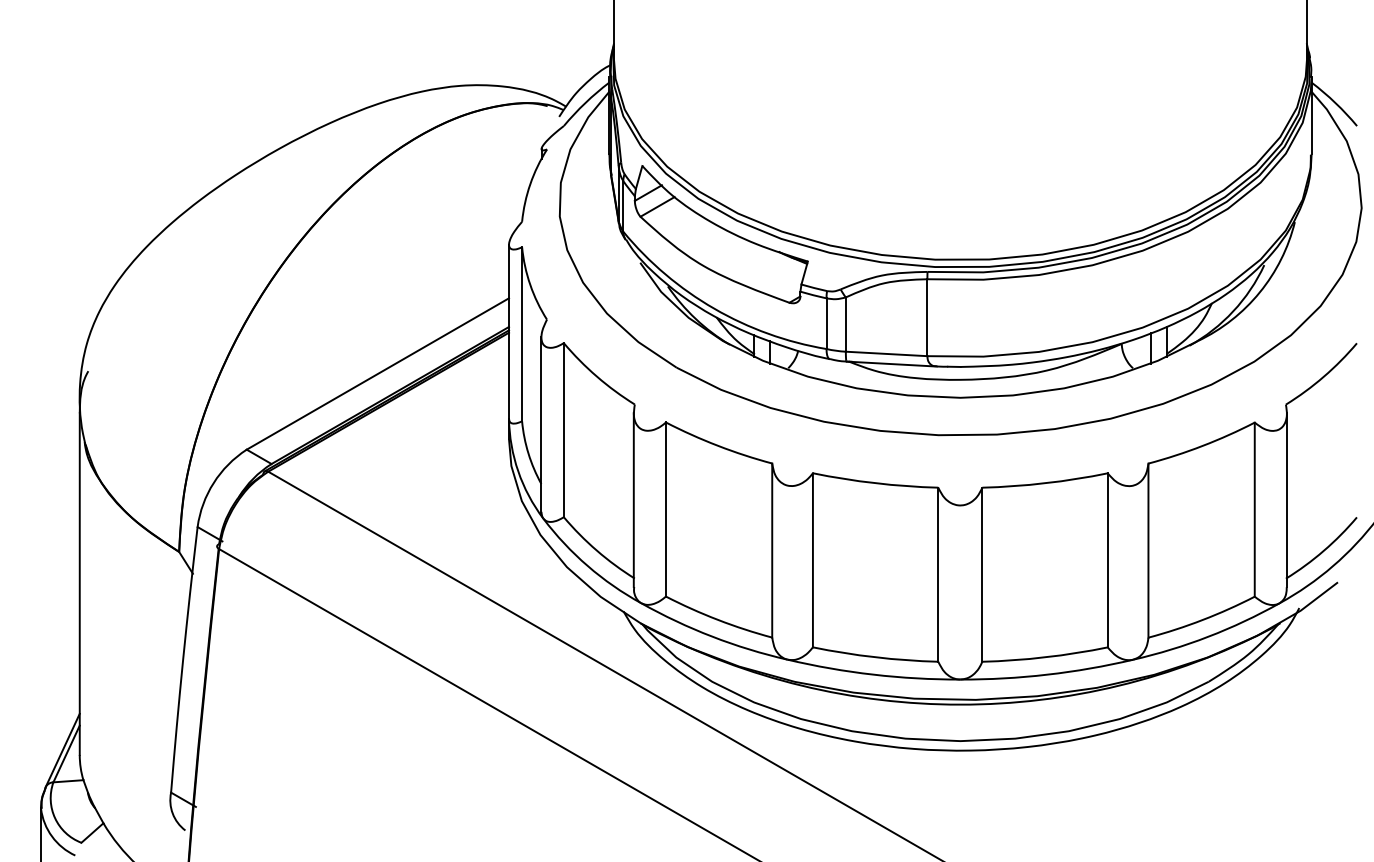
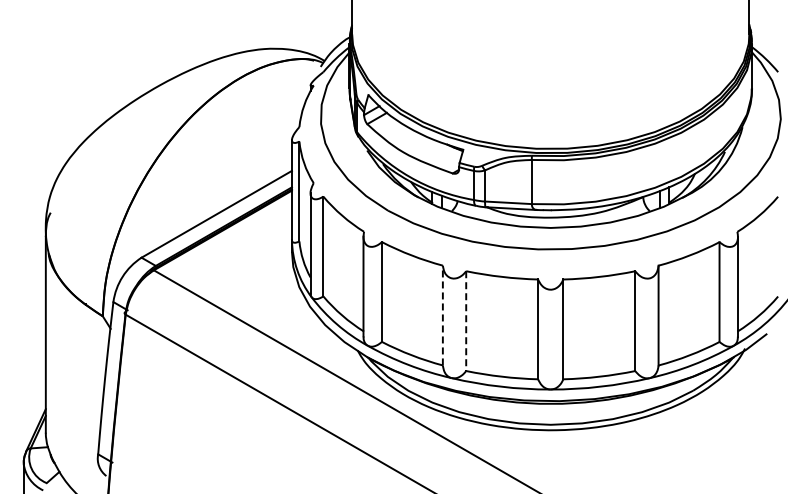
line: (771, 550) -> (442, 315), solid -> dashed
line: (813, 560) -> (466, 321), solid -> dashed

